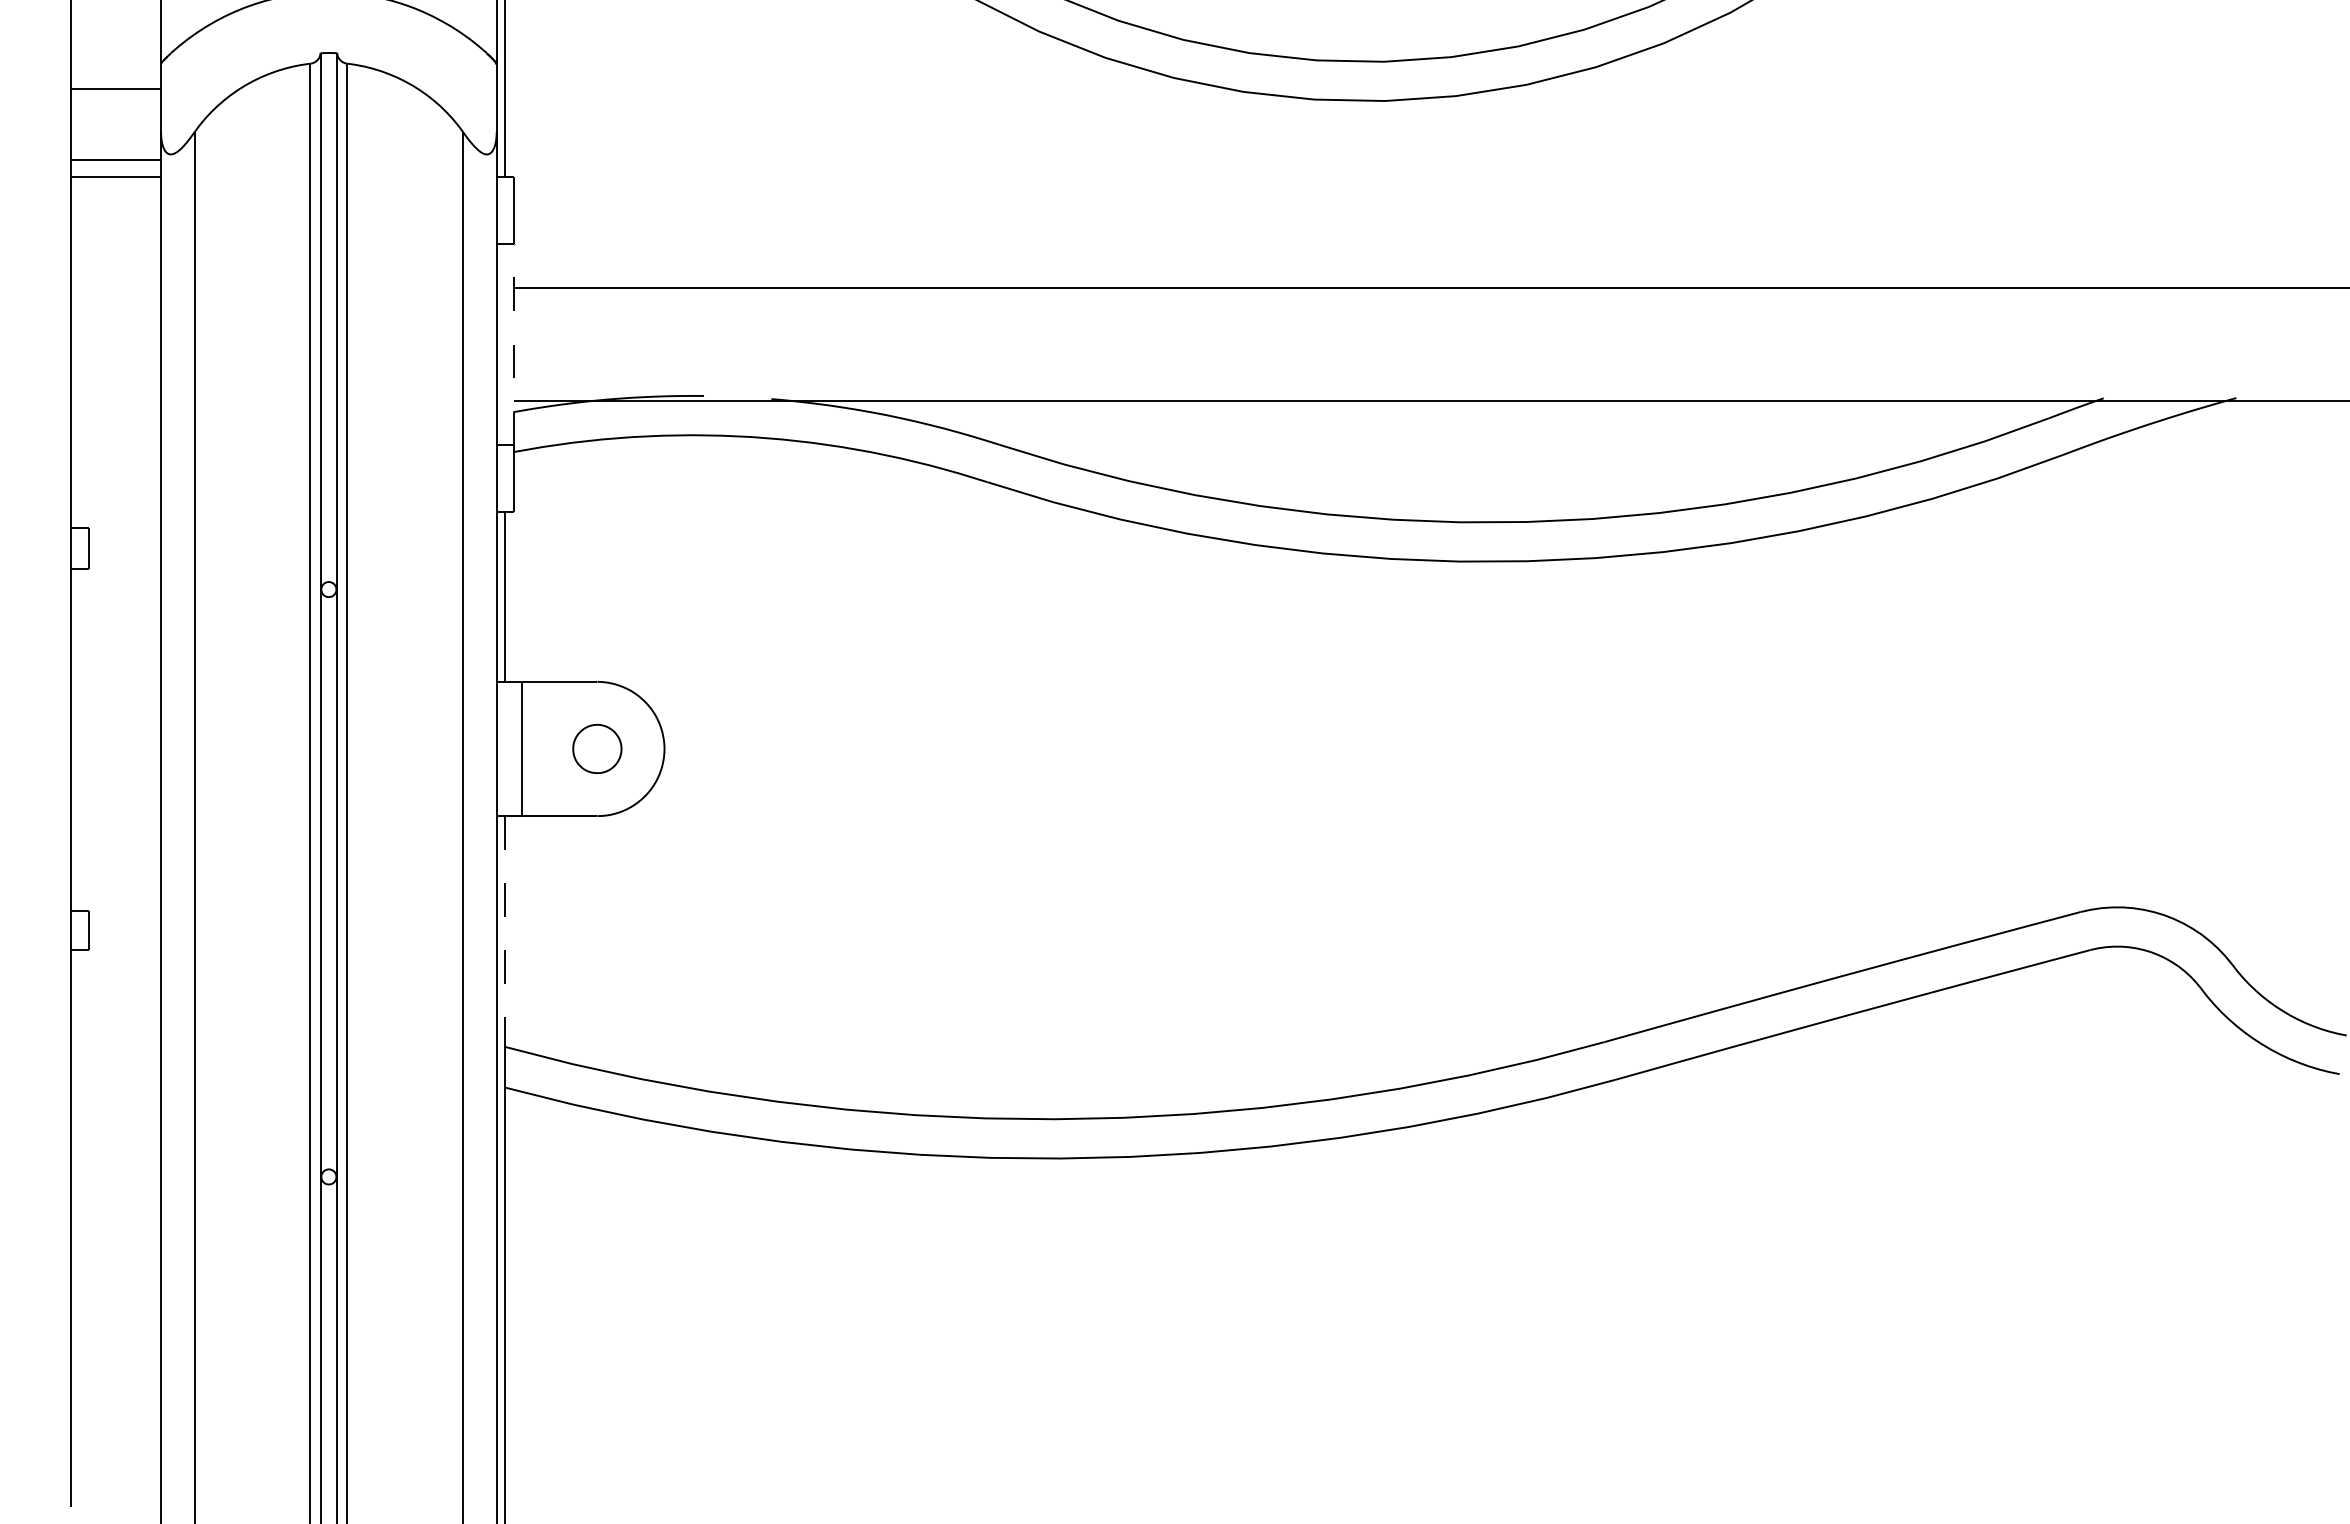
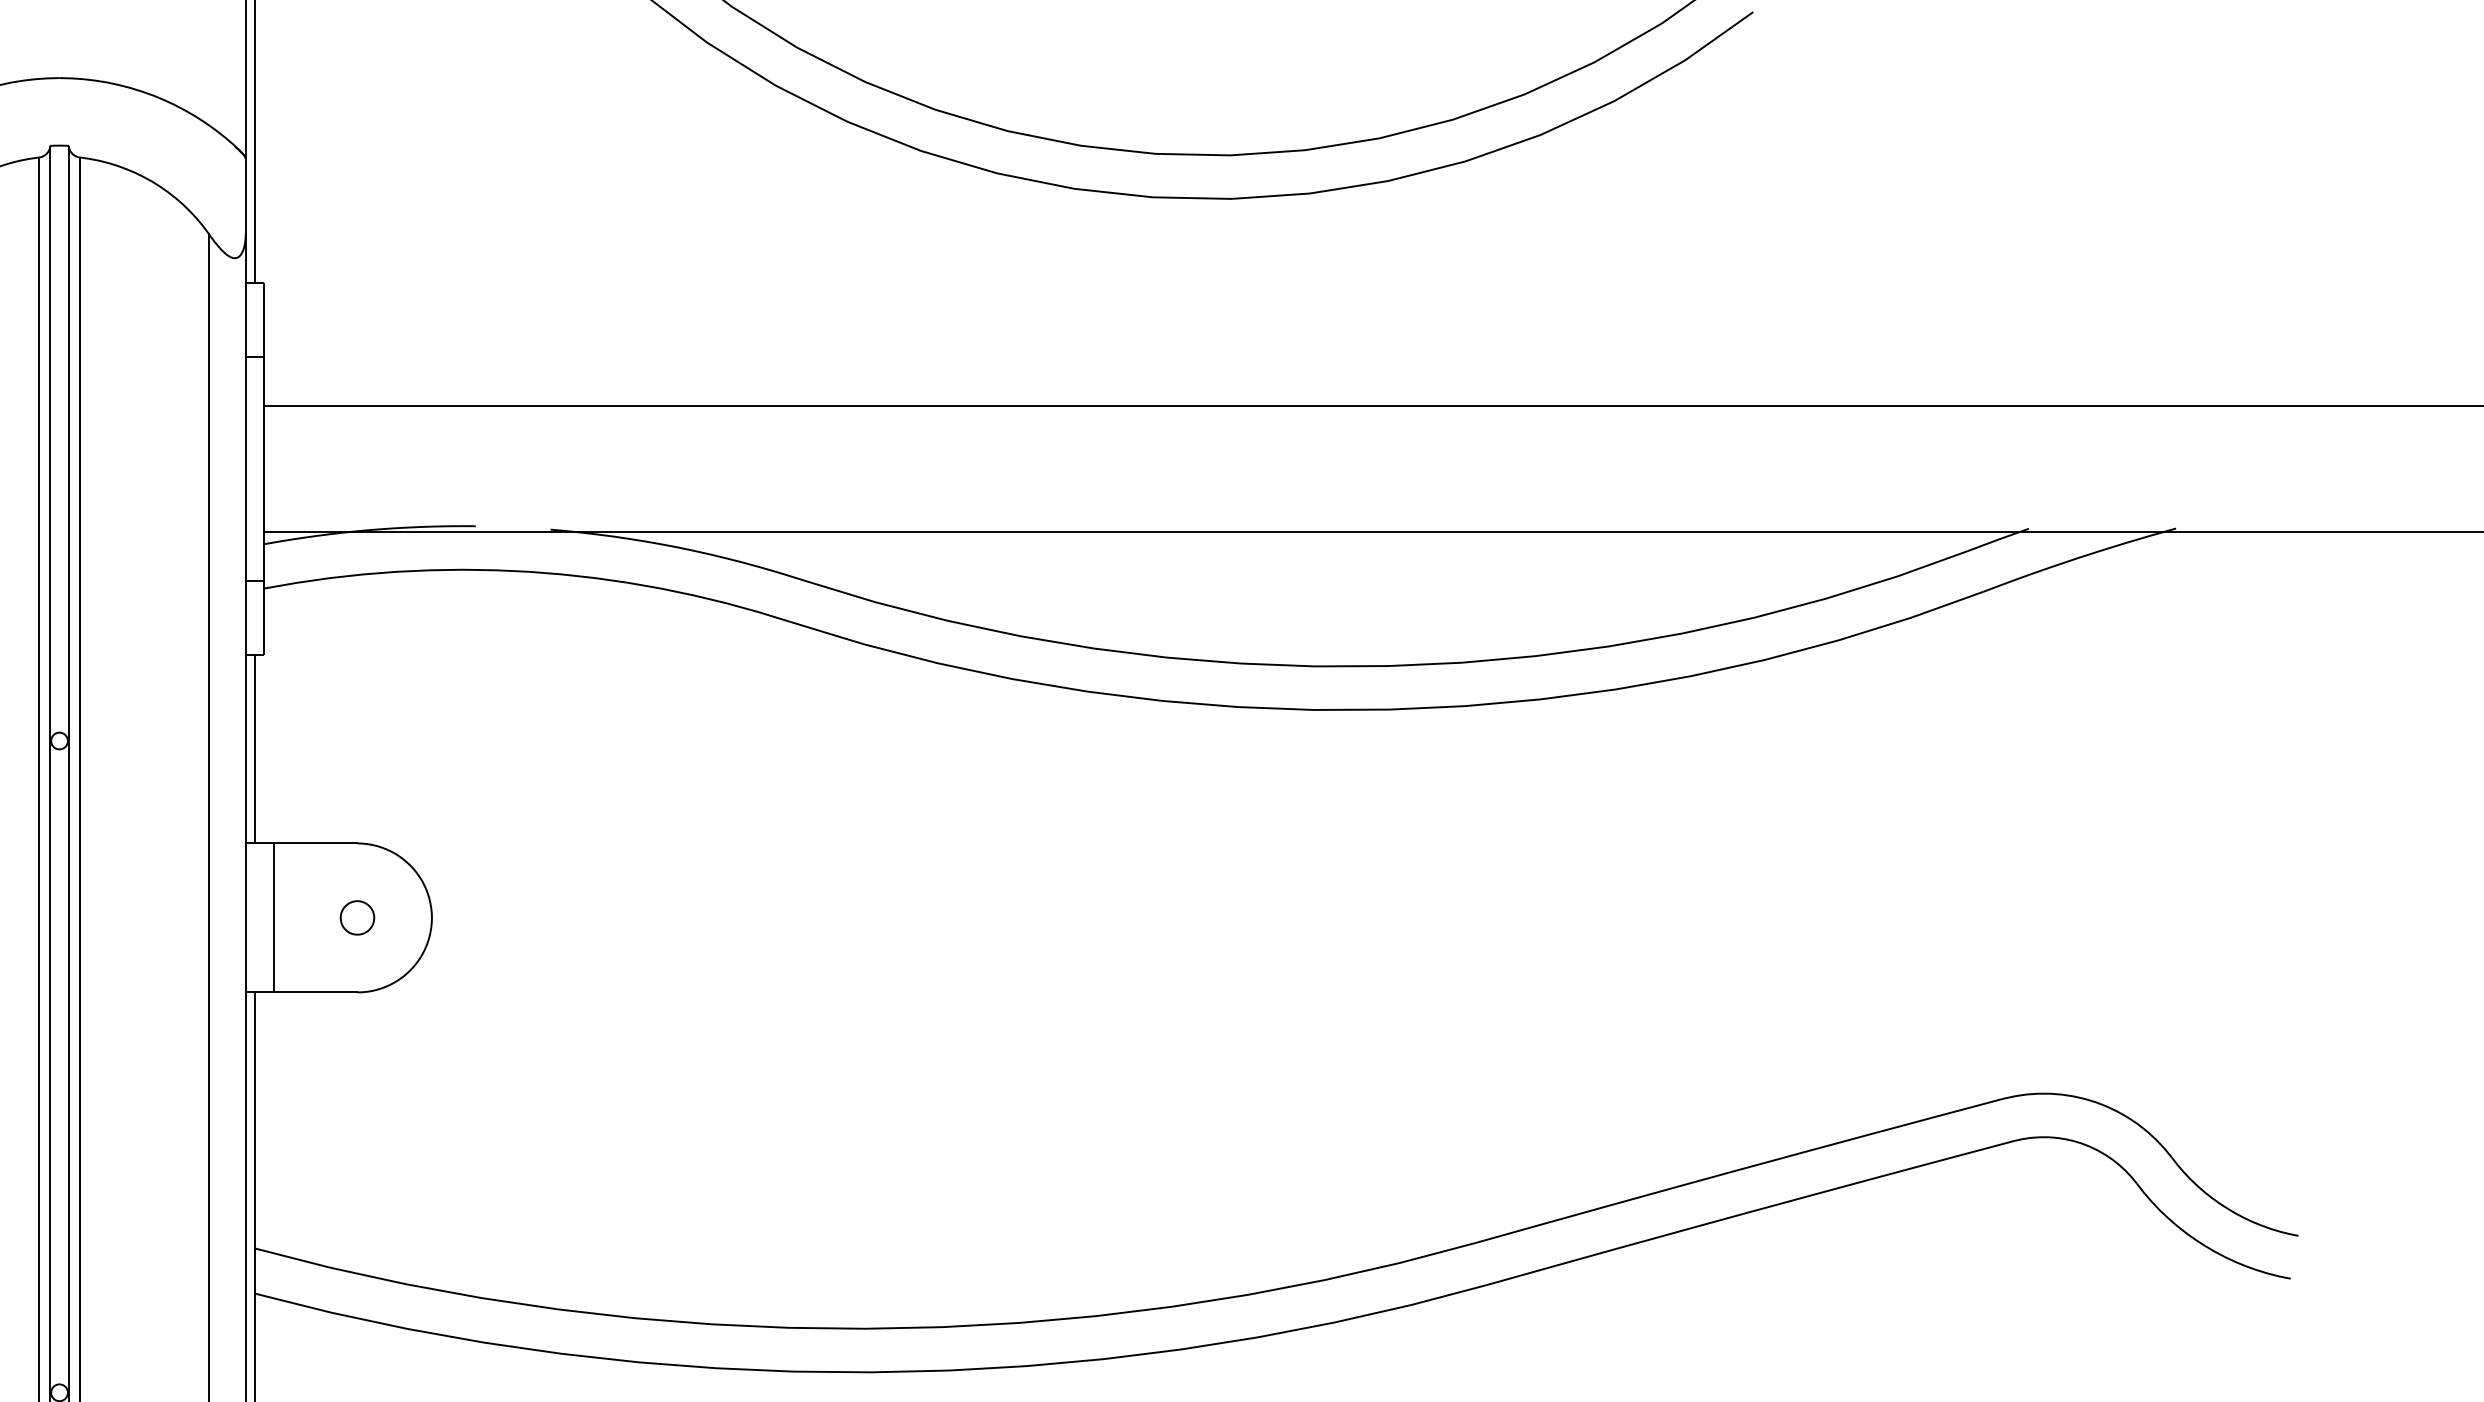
line: (513, 344) -> (264, 469), dashed -> solid
part: (597, 748) -> (357, 917), size x0.62
line: (505, 932) -> (255, 1121), dashed -> solid

